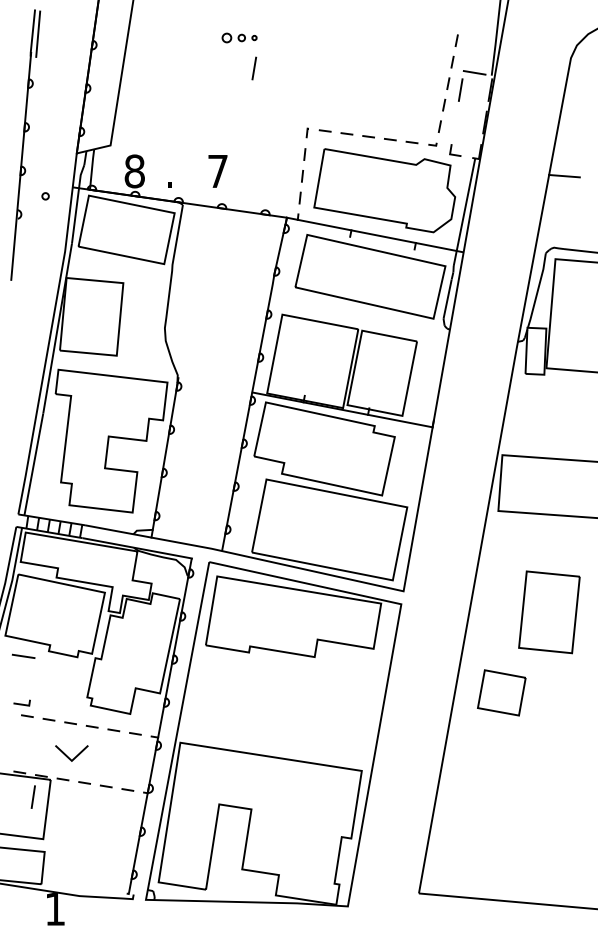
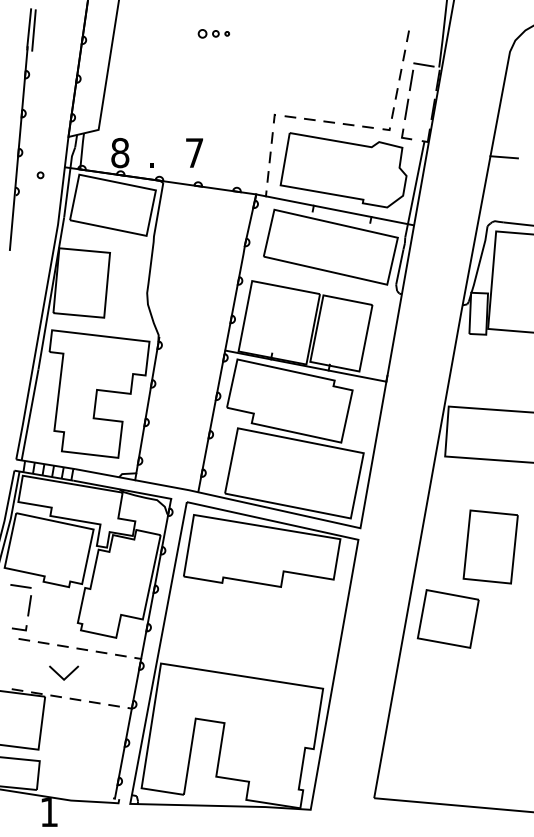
line: (254, 68) -> (406, 109), moved
part: (501, 692) -> (447, 618), size x1.43
line: (32, 796) -> (28, 605), moved

